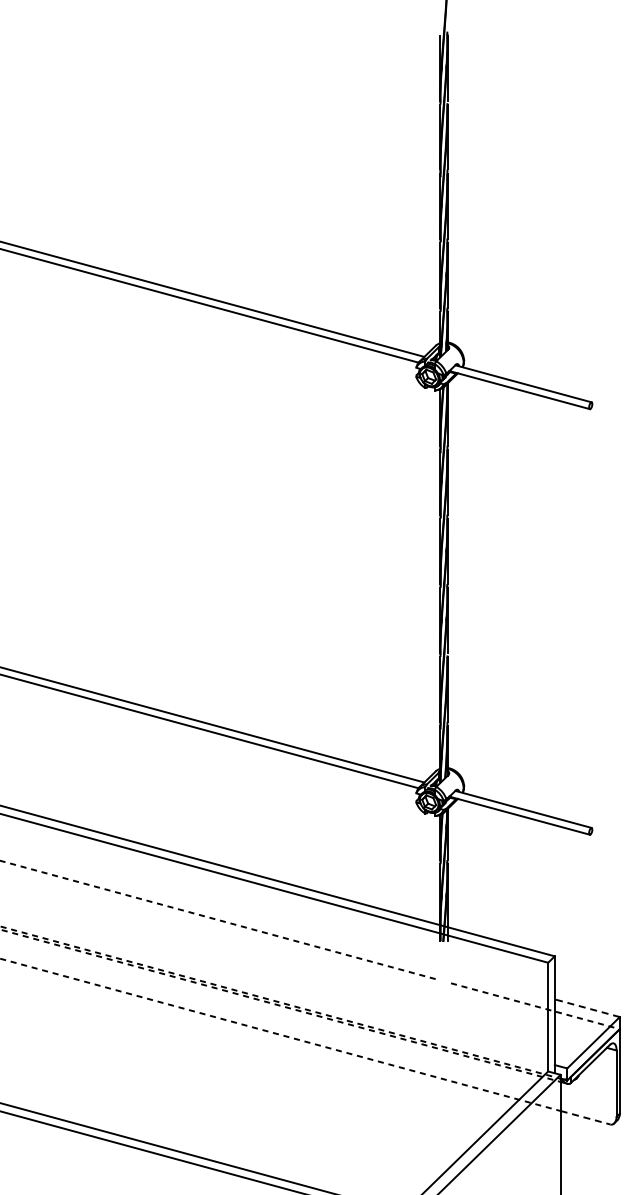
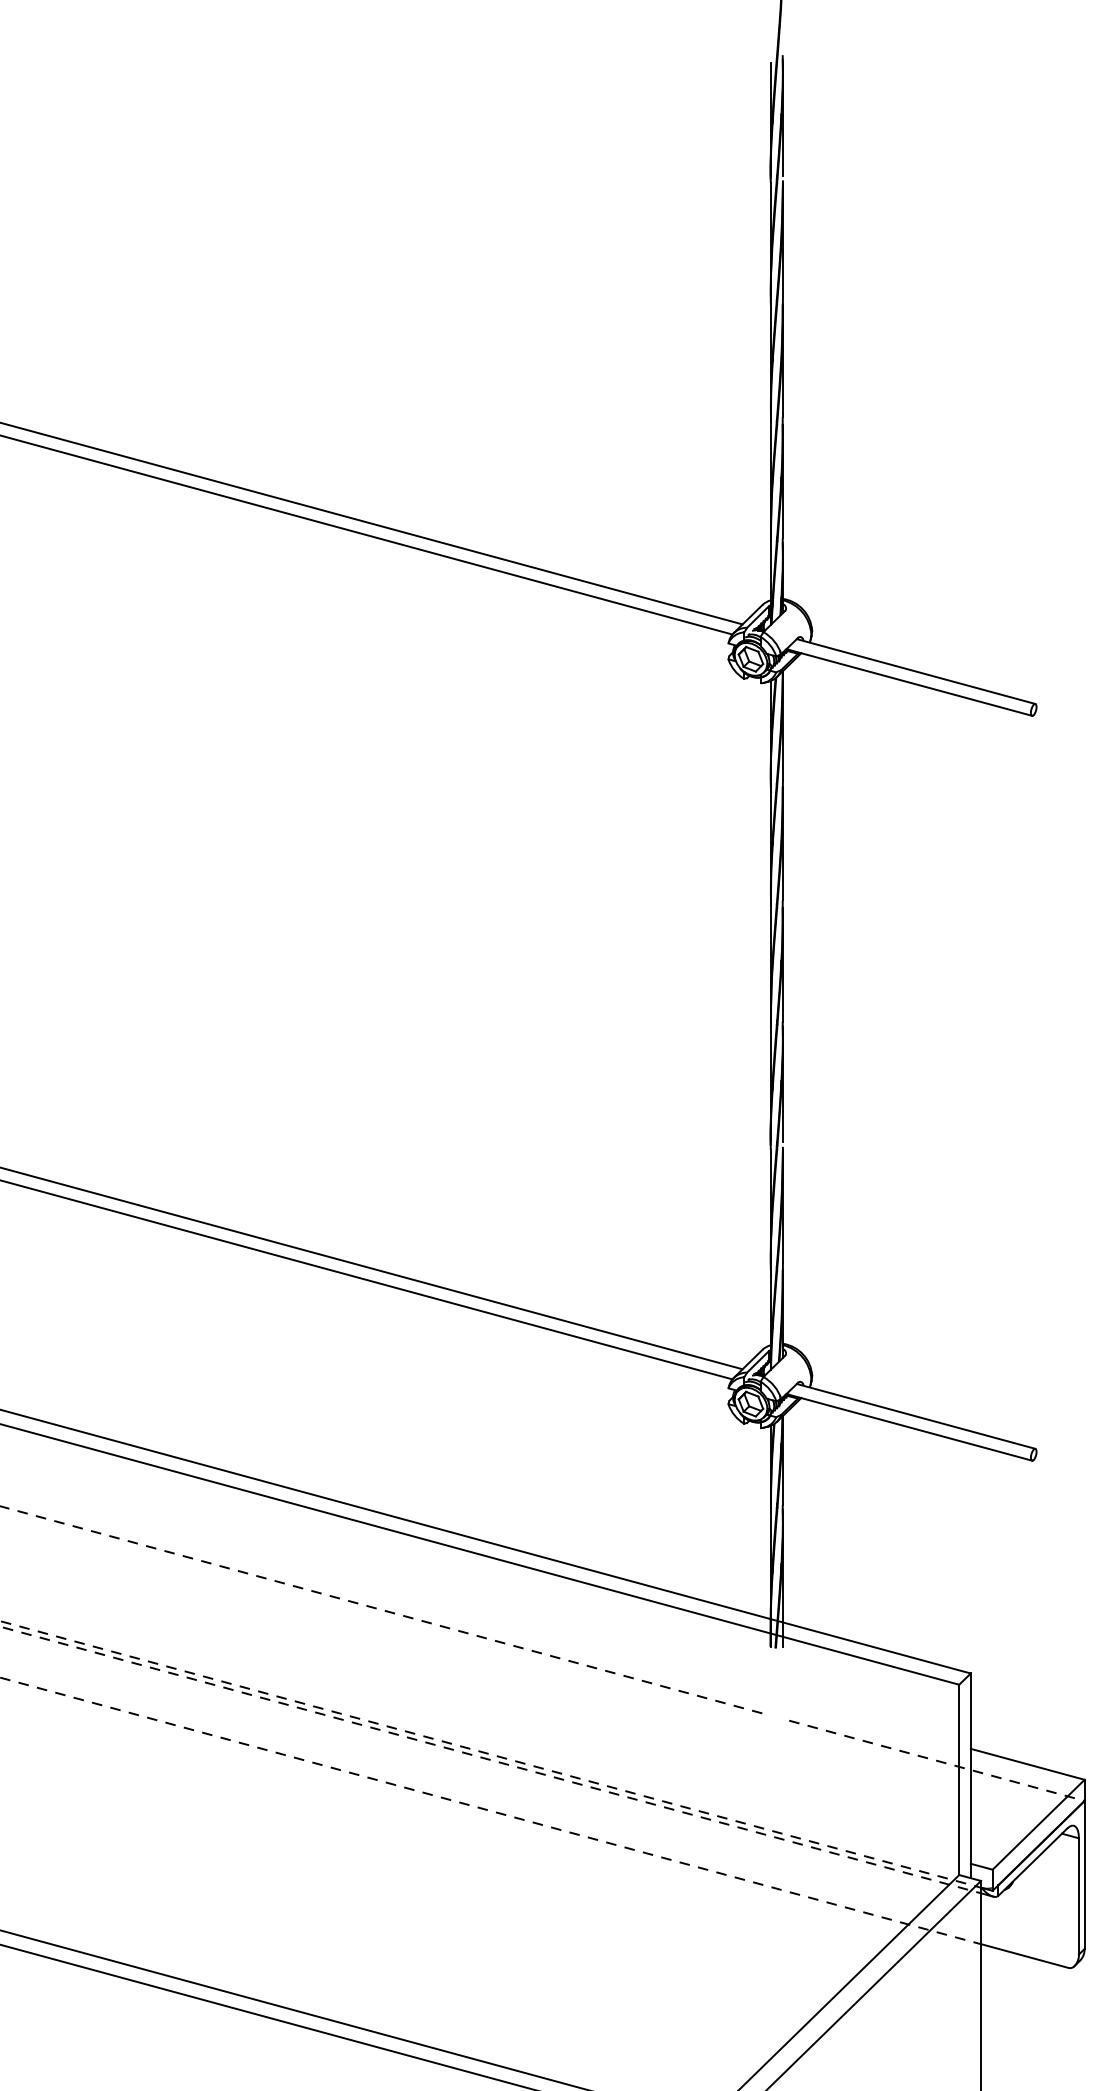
line: (587, 1008) -> (1028, 1764), dashed -> solid
line: (585, 1117) -> (1024, 1955), dashed -> solid

